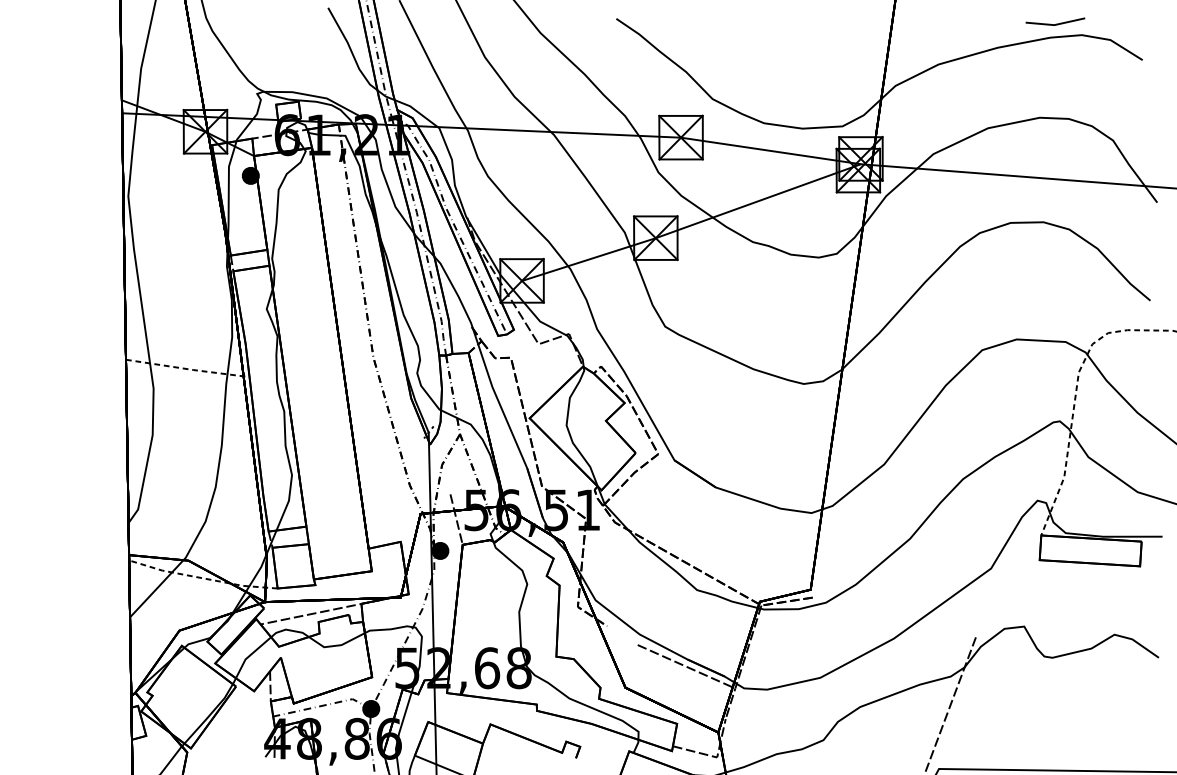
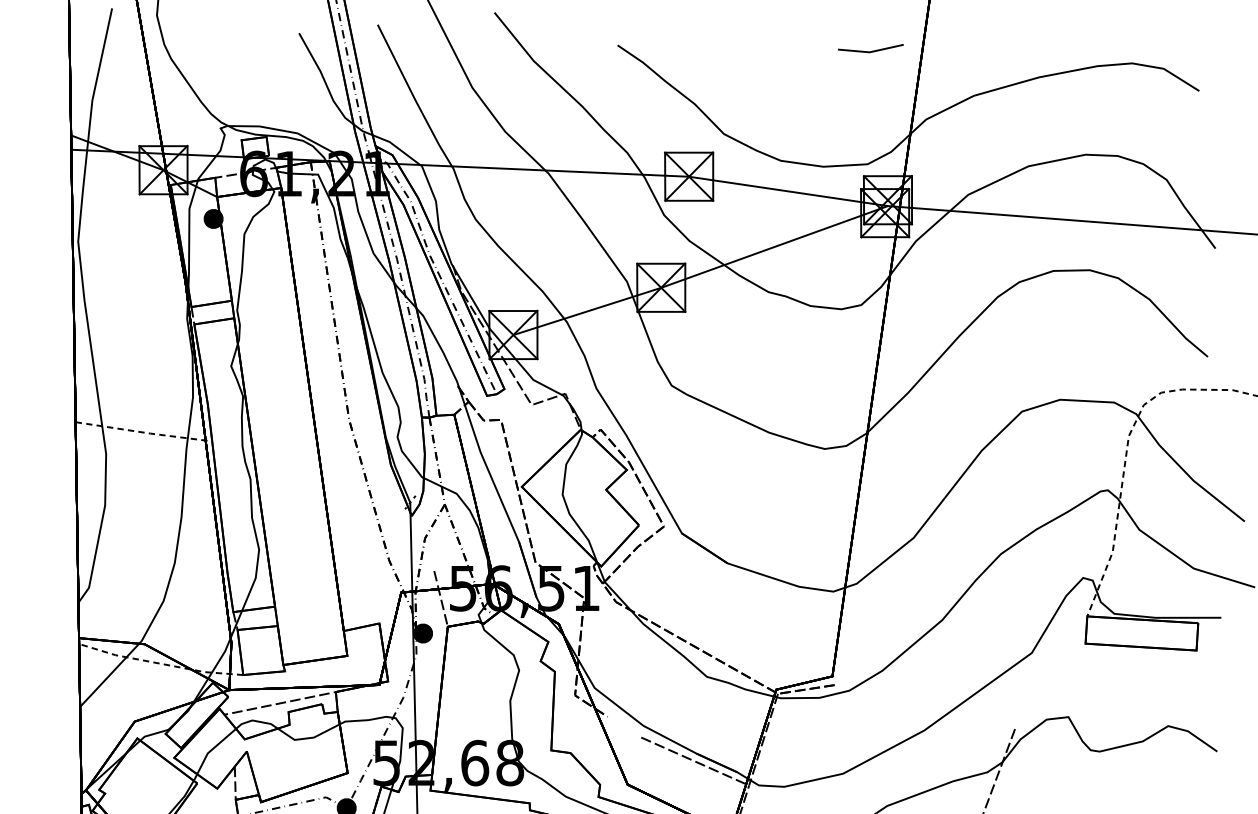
line: (1056, 23) -> (872, 50), moved

